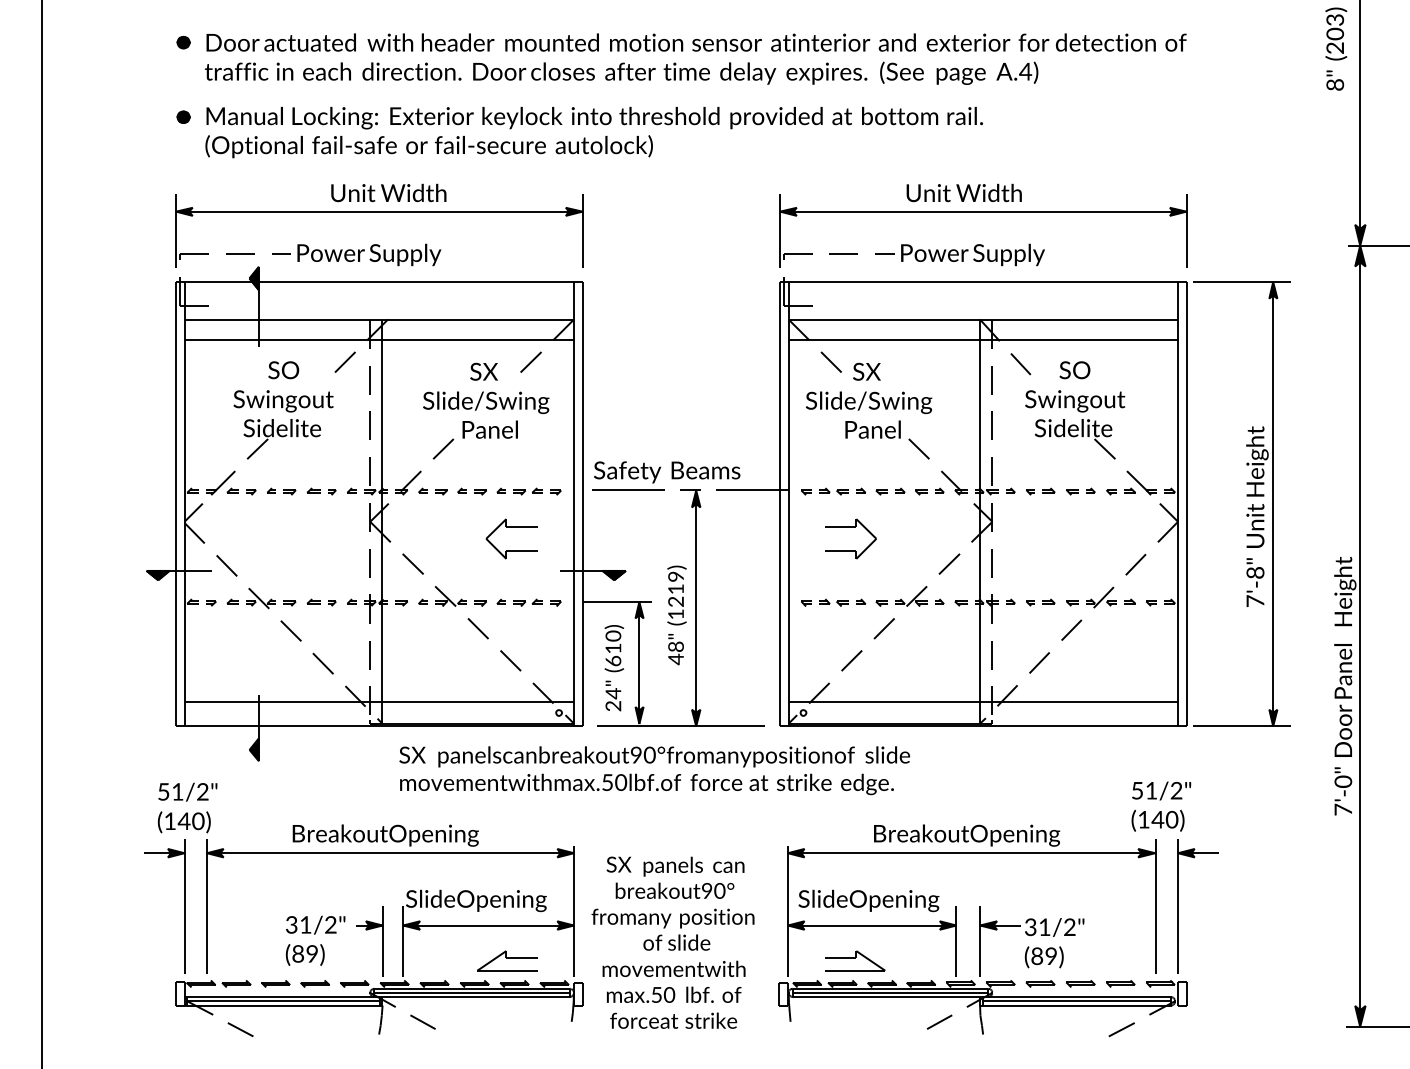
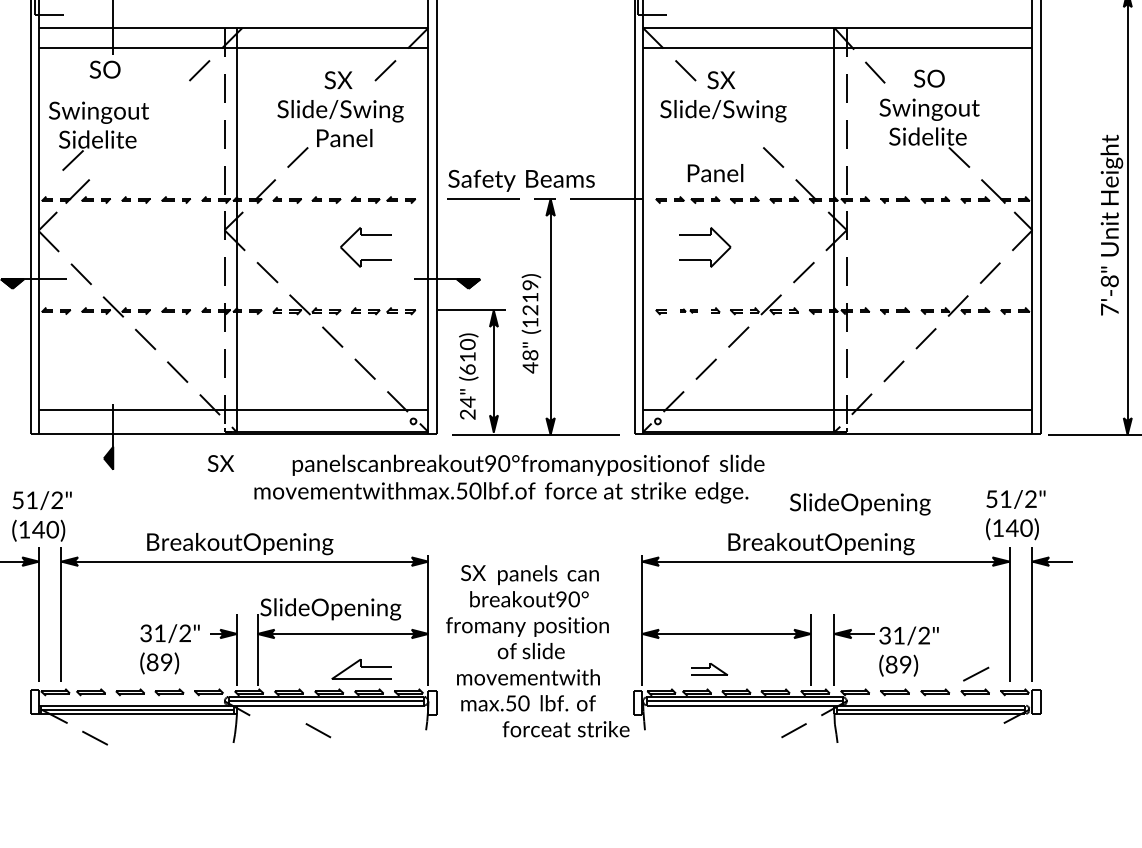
text: (283, 370) -> (104, 69), moved
part: (283, 424) -> (98, 135), moved
text: (872, 429) -> (714, 172), moved
part: (833, 602) -> (687, 310), size x0.6
text: (412, 754) -> (220, 462), moved
text: (868, 900) -> (859, 503), moved
part: (855, 960) -> (709, 668), size x0.6
text: (673, 1020) -> (565, 728), moved
line: (422, 1021) -> (317, 729), moved
line: (1121, 1029) -> (975, 673), moved

